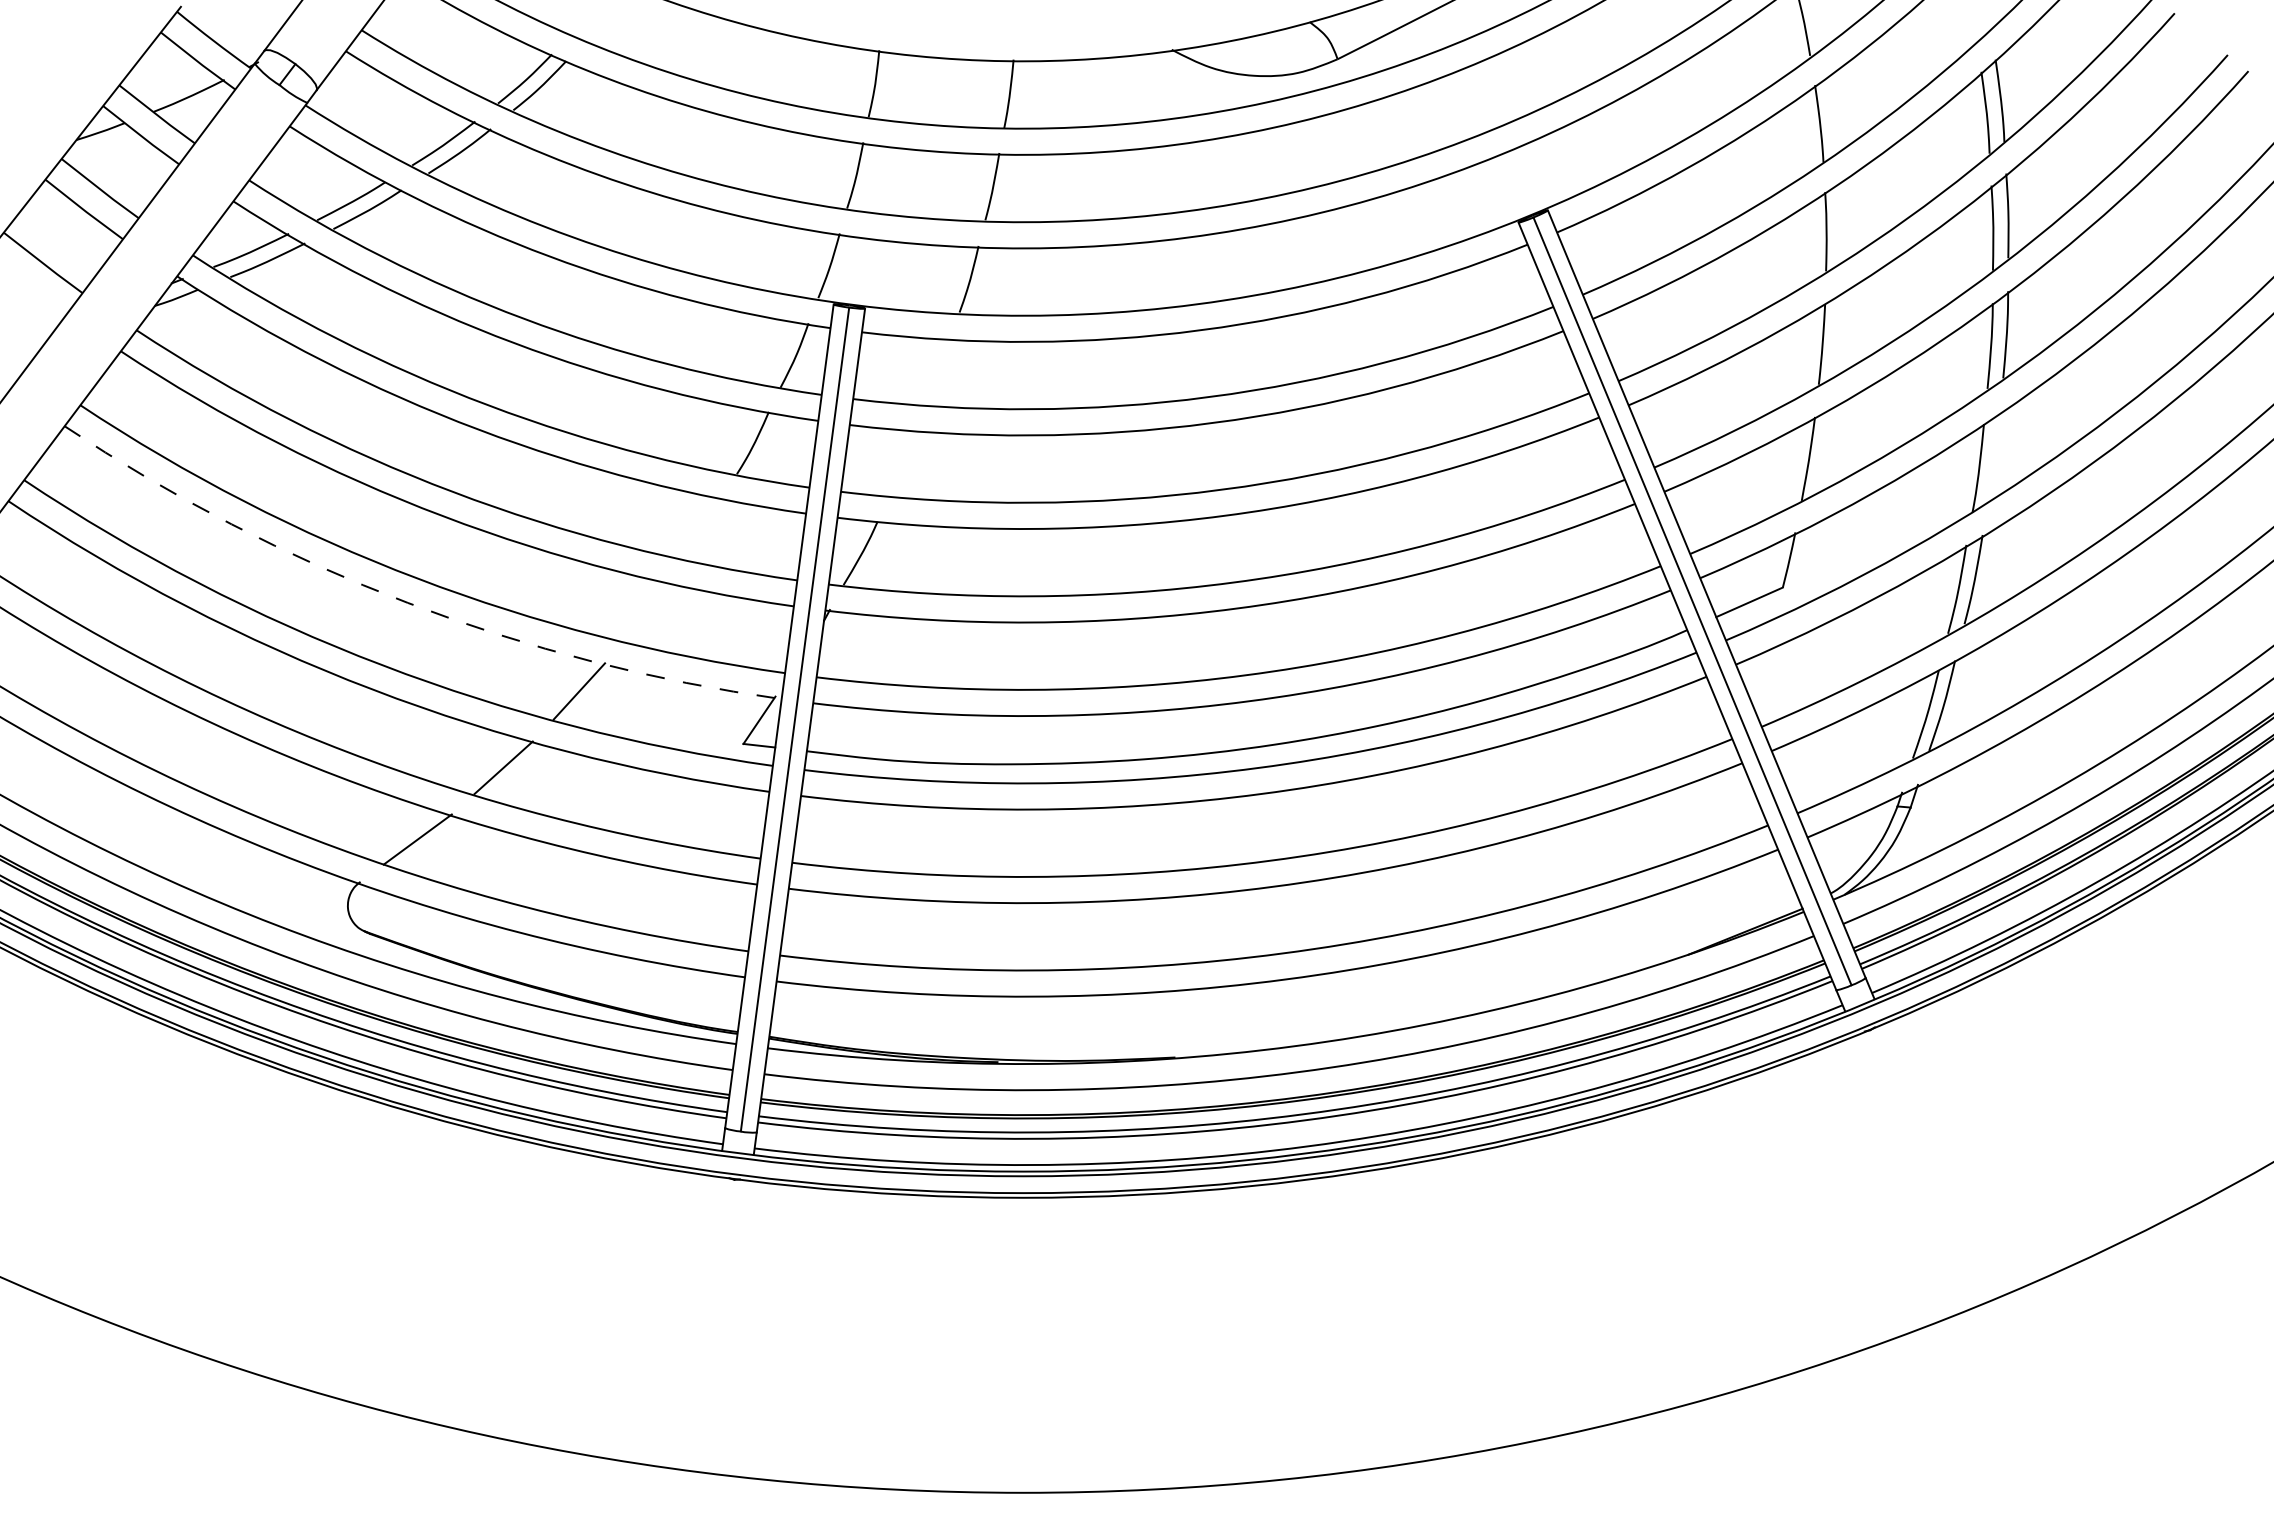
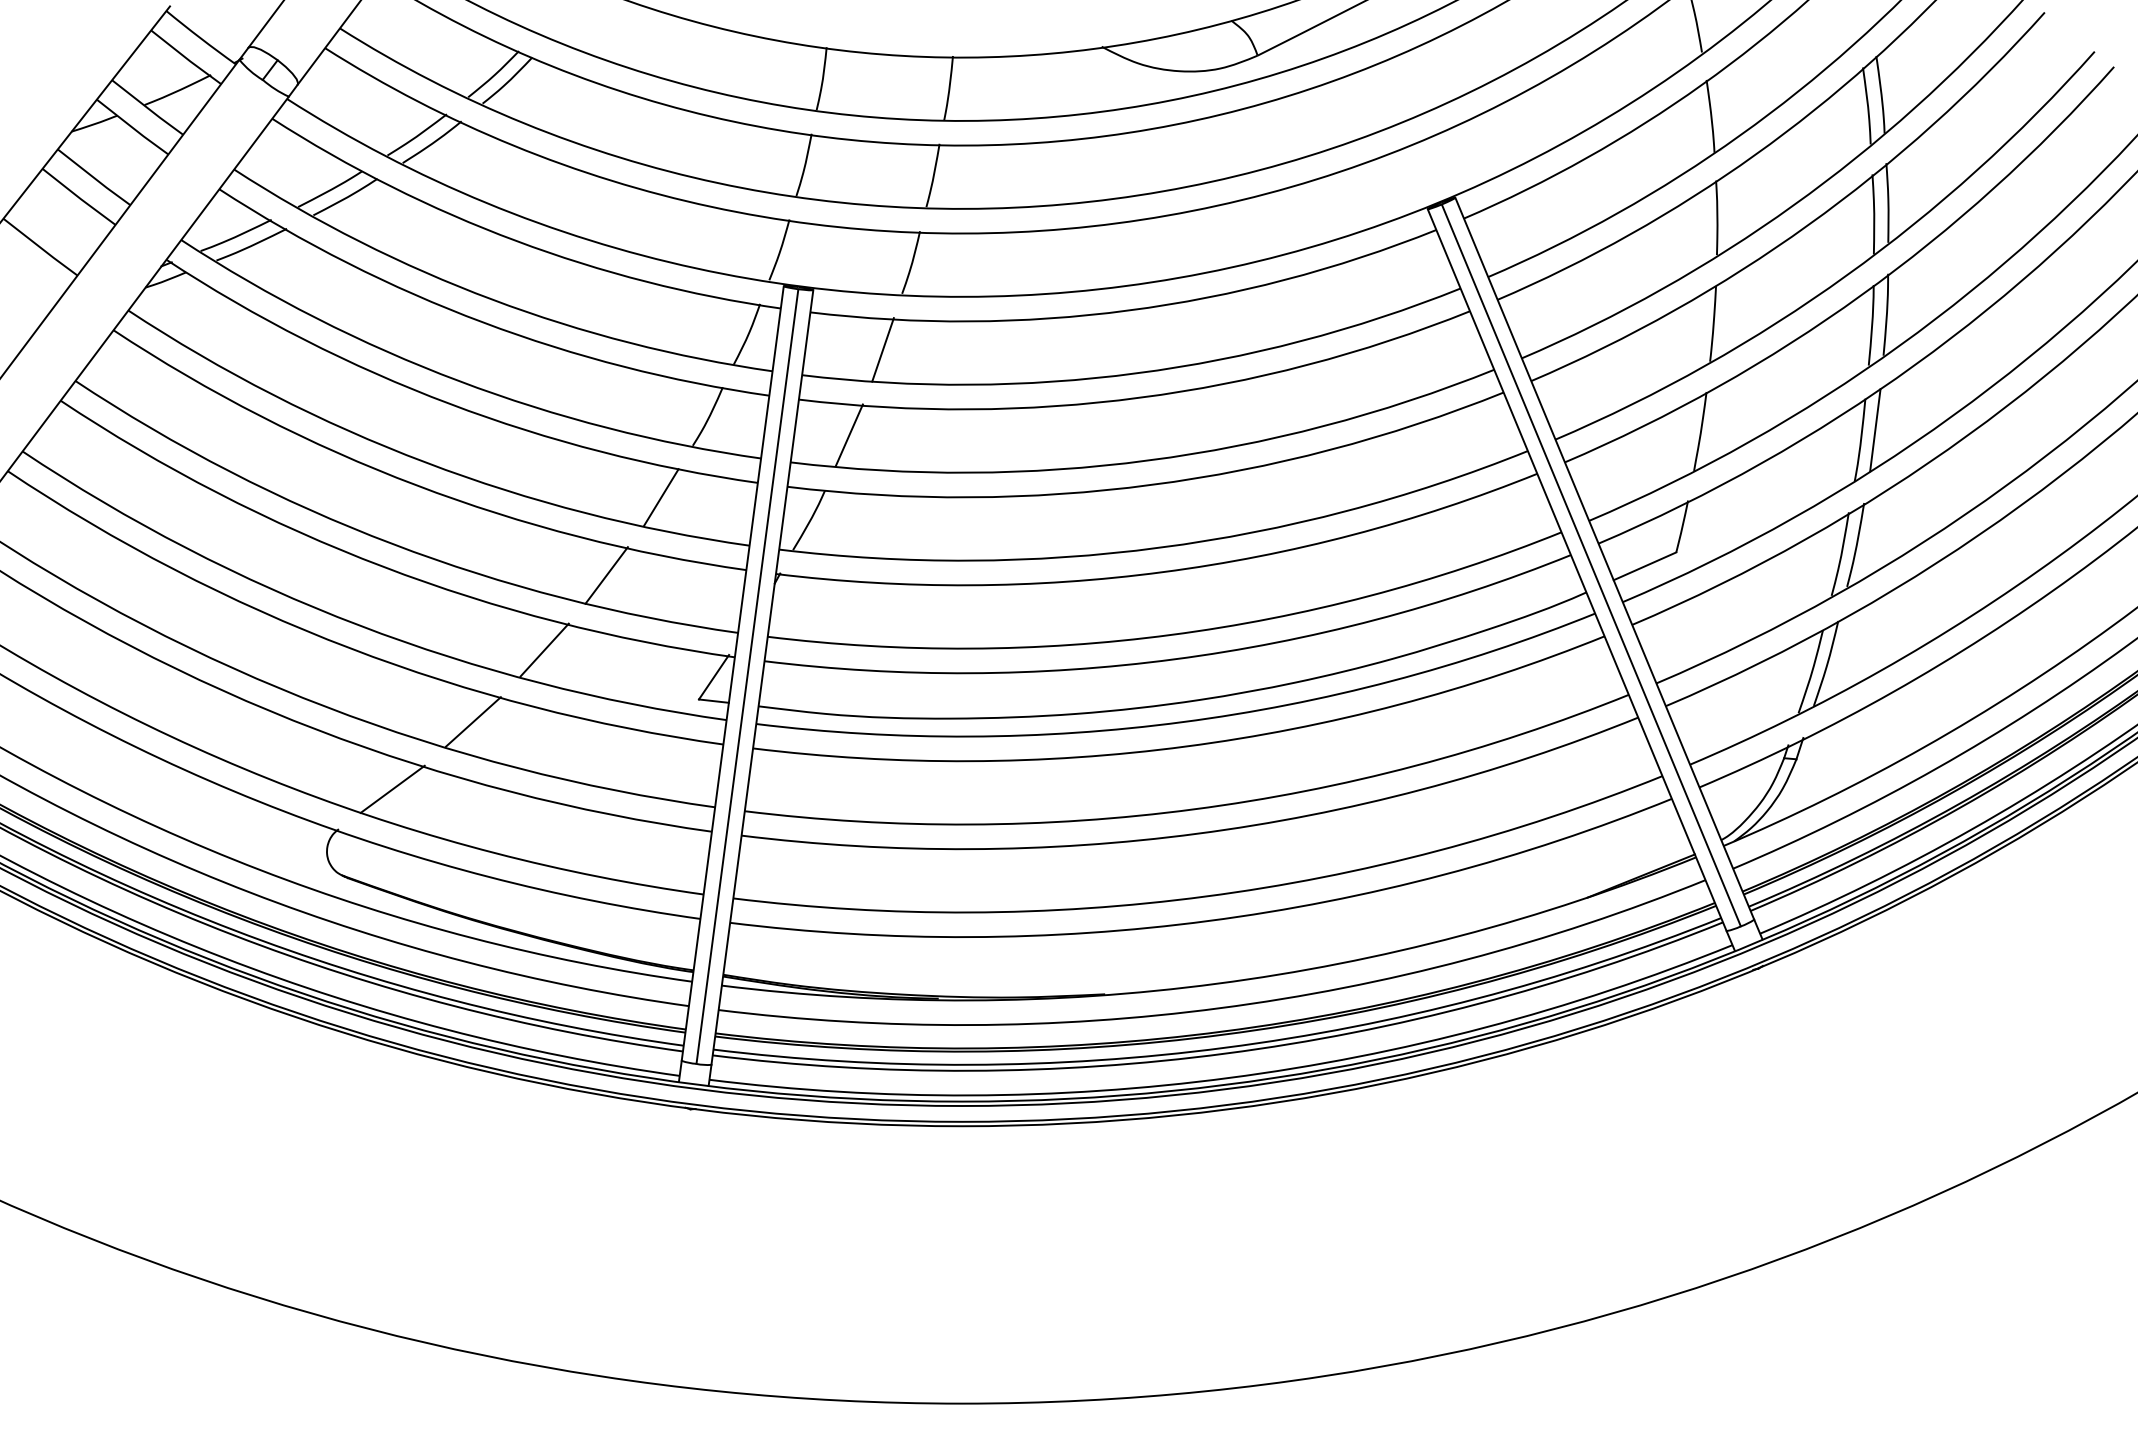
line: (938, 371) -> (882, 349), added
line: (1994, 457) -> (1875, 430), added
line: (903, 462) -> (849, 434), added
line: (703, 528) -> (661, 496), added
arc: (407, 602) -> (383, 566), dashed -> solid
line: (644, 611) -> (605, 574), added

